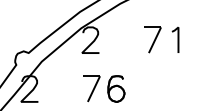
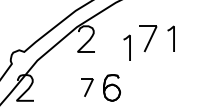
line: (133, 48) -> (129, 47), added
part: (91, 88) -> (87, 87), size x0.7

